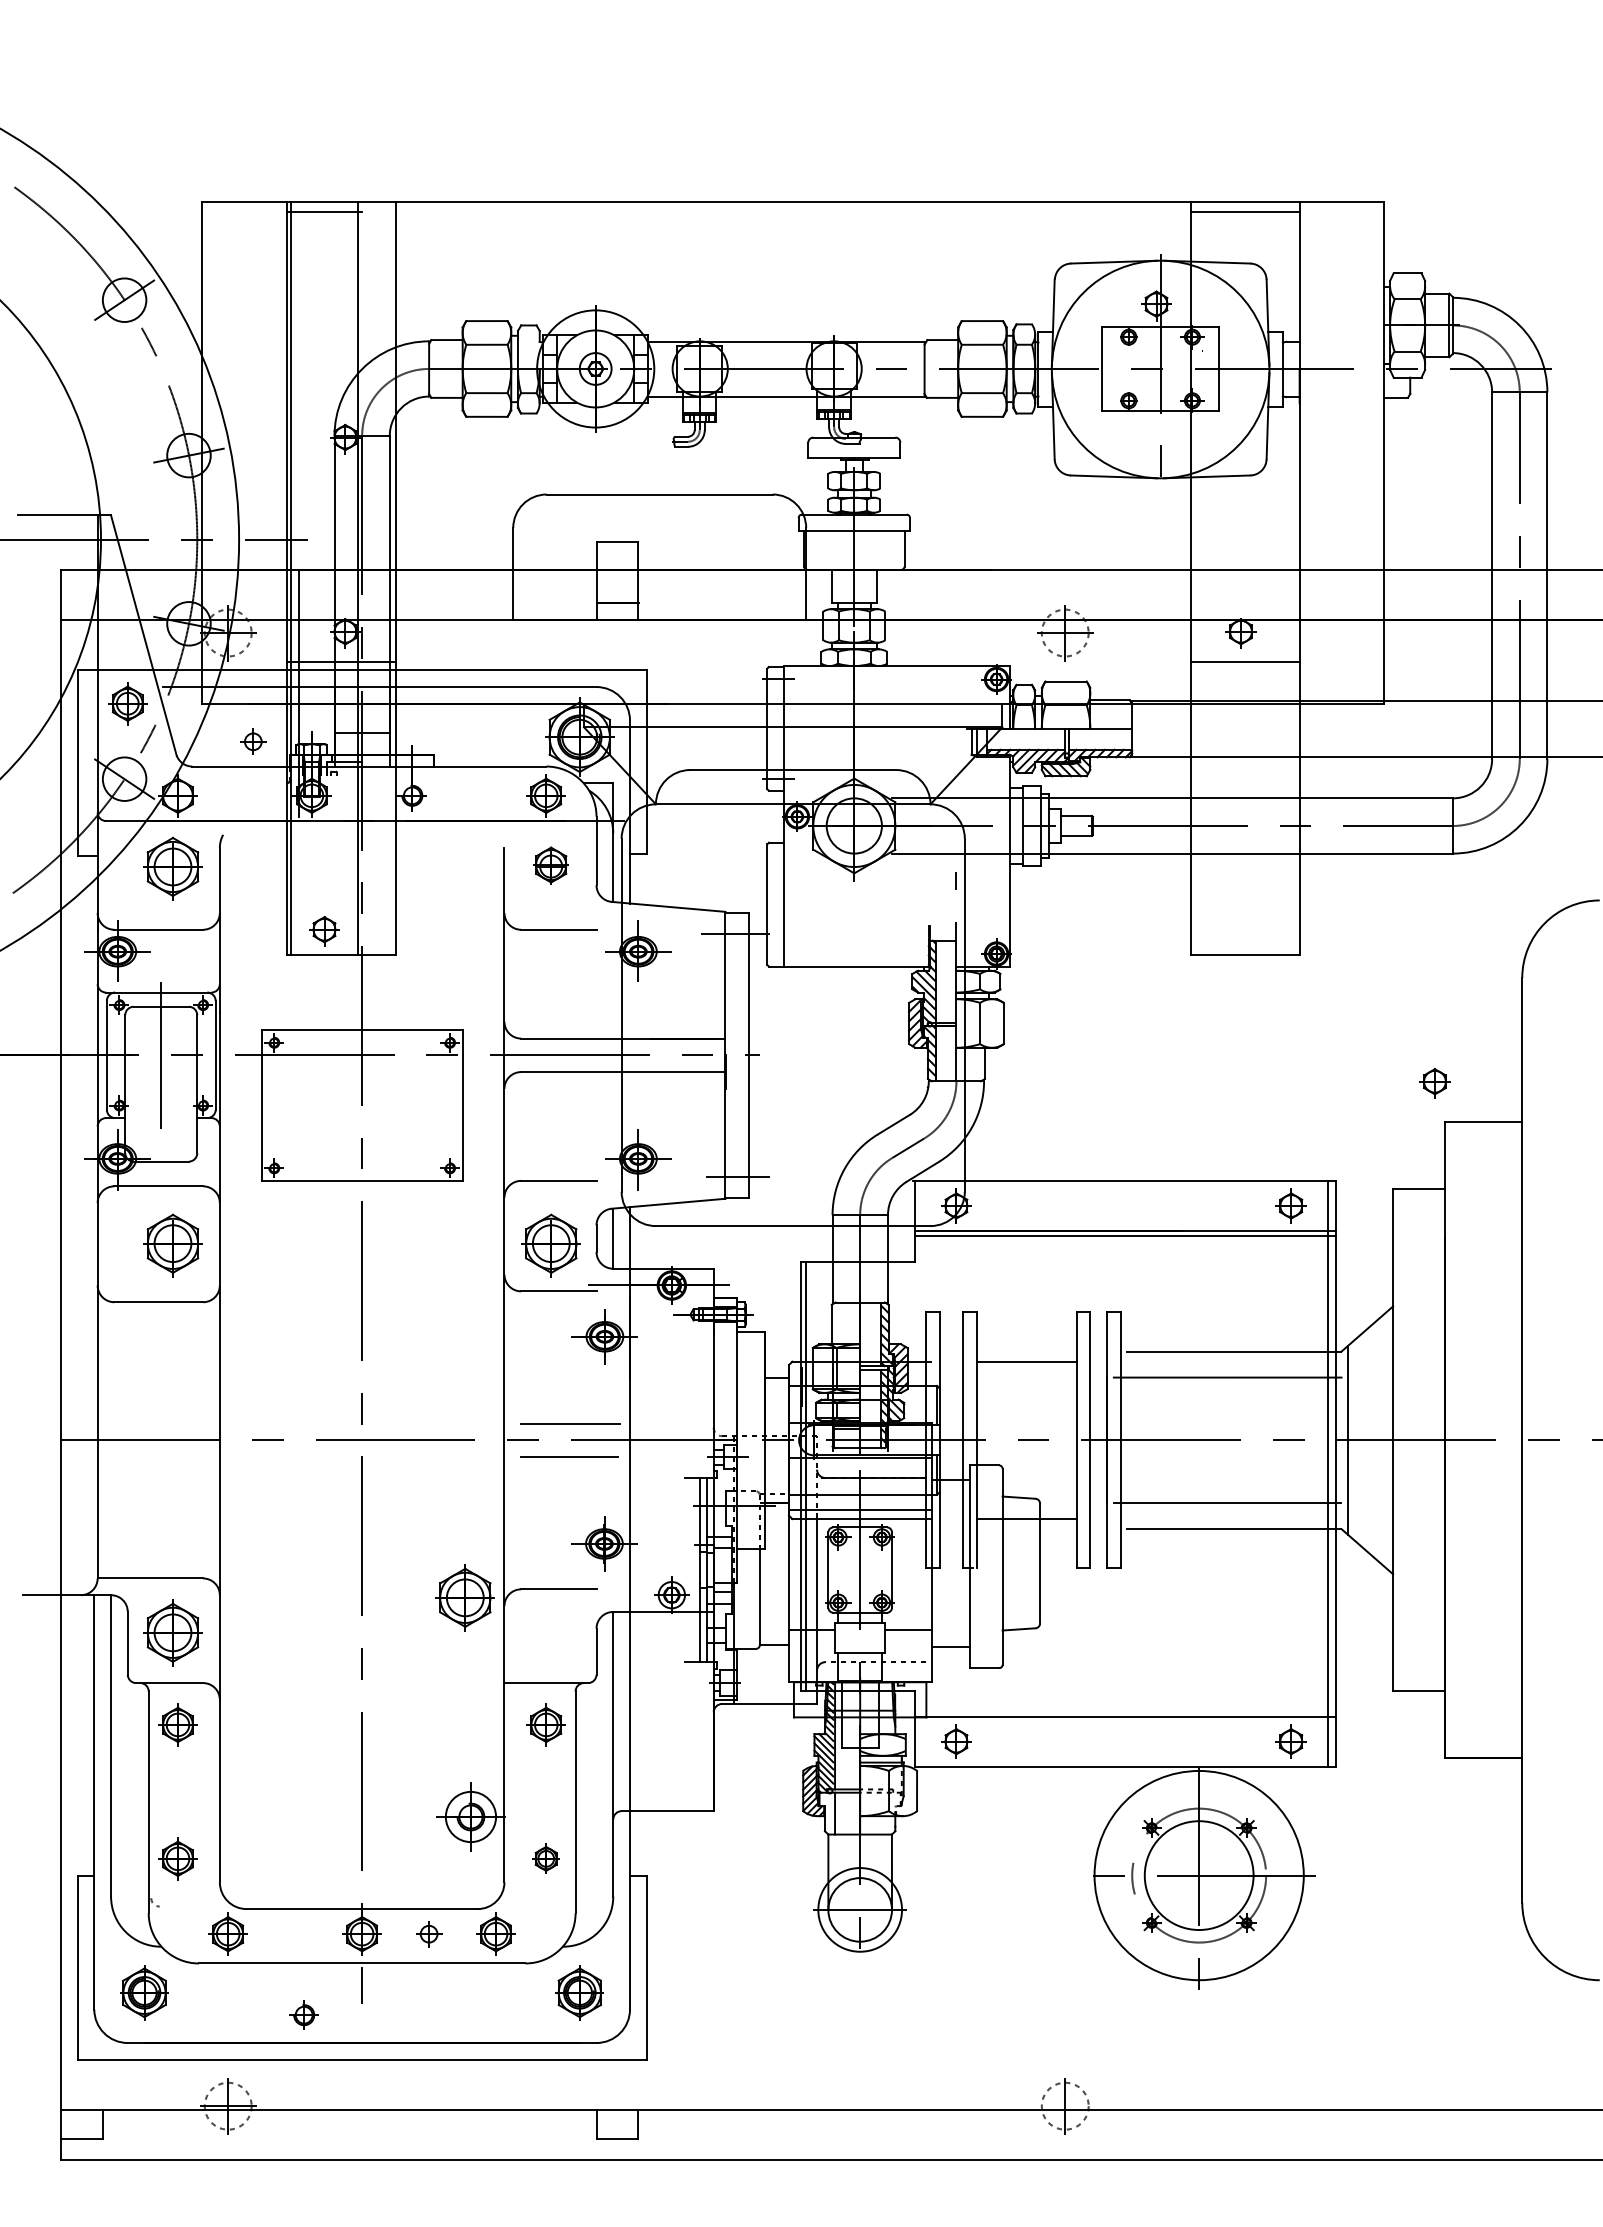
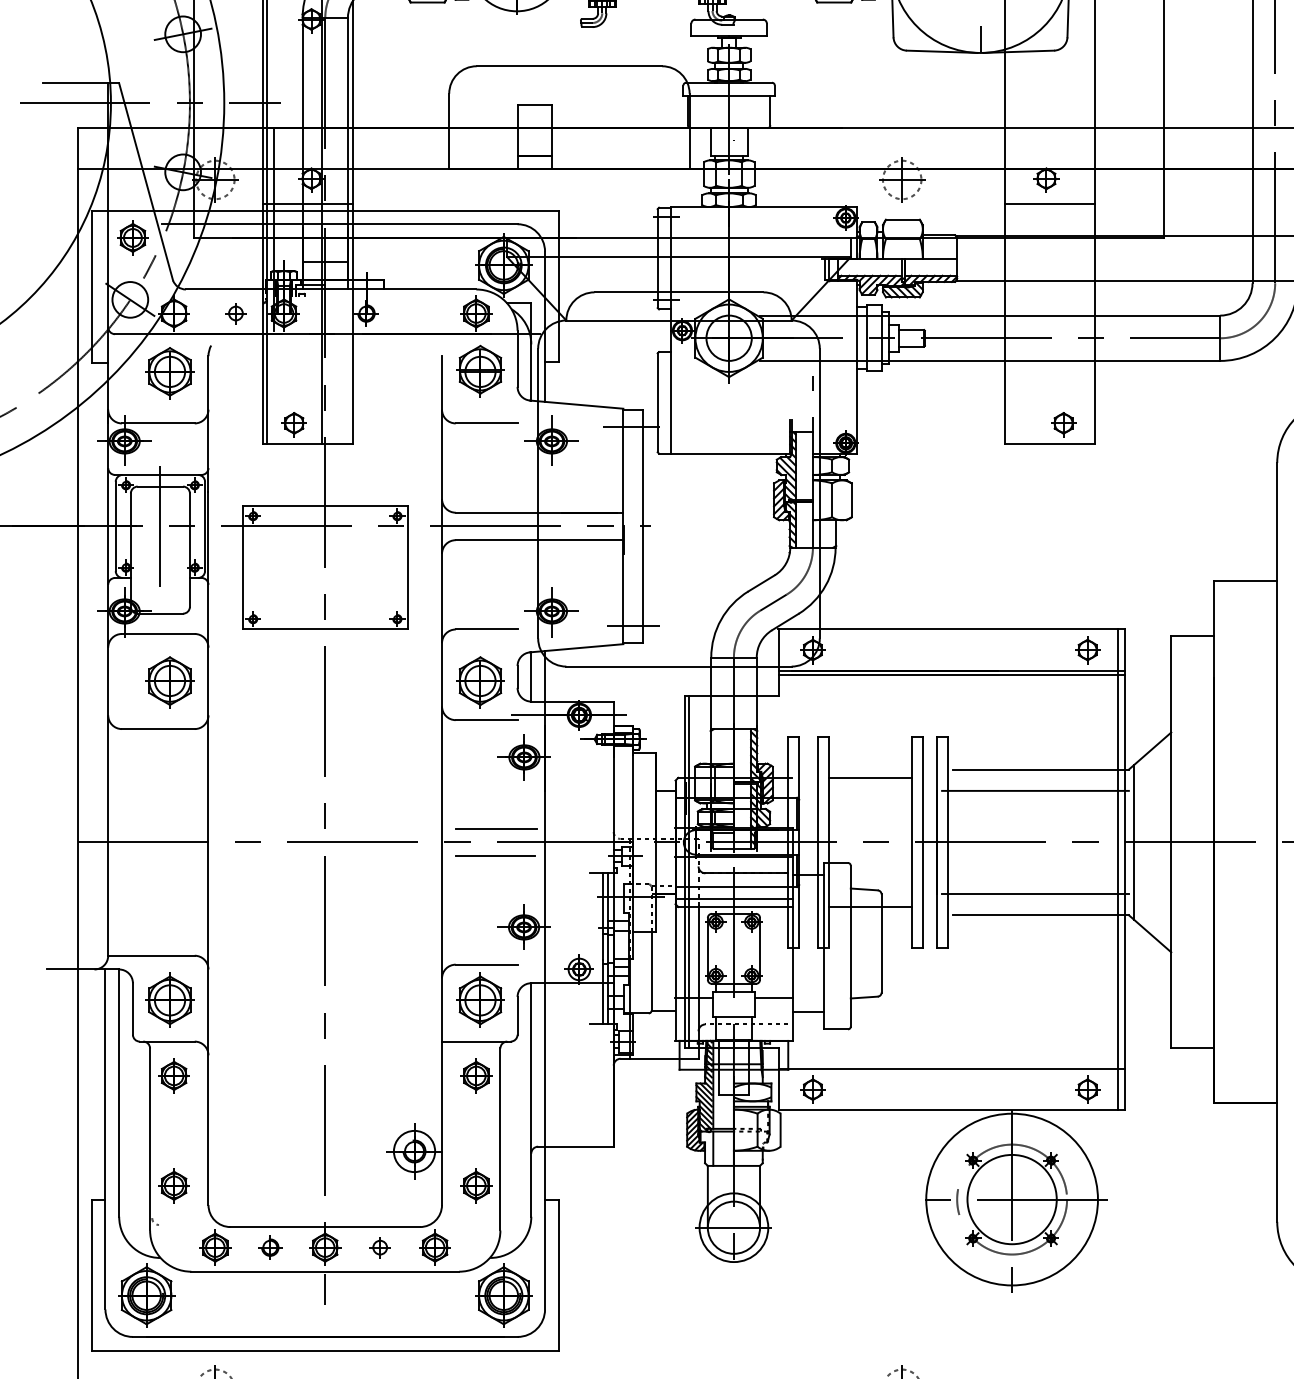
part: (253, 741) -> (236, 313), moved
part: (550, 865) -> (479, 370), size x1.67
part: (1434, 1083) -> (1063, 424), moved
part: (464, 1597) -> (479, 1000), moved
part: (545, 1858) -> (475, 1185), size x1.43
part: (144, 1992) -> (146, 1295), size x1.43
part: (579, 1992) -> (503, 1295), size x1.43
part: (303, 2014) -> (269, 1247), moved

